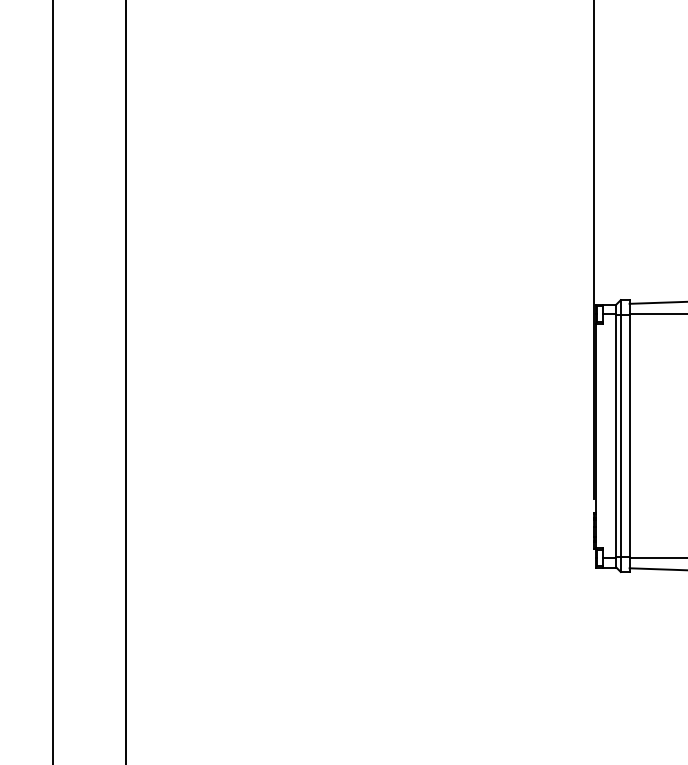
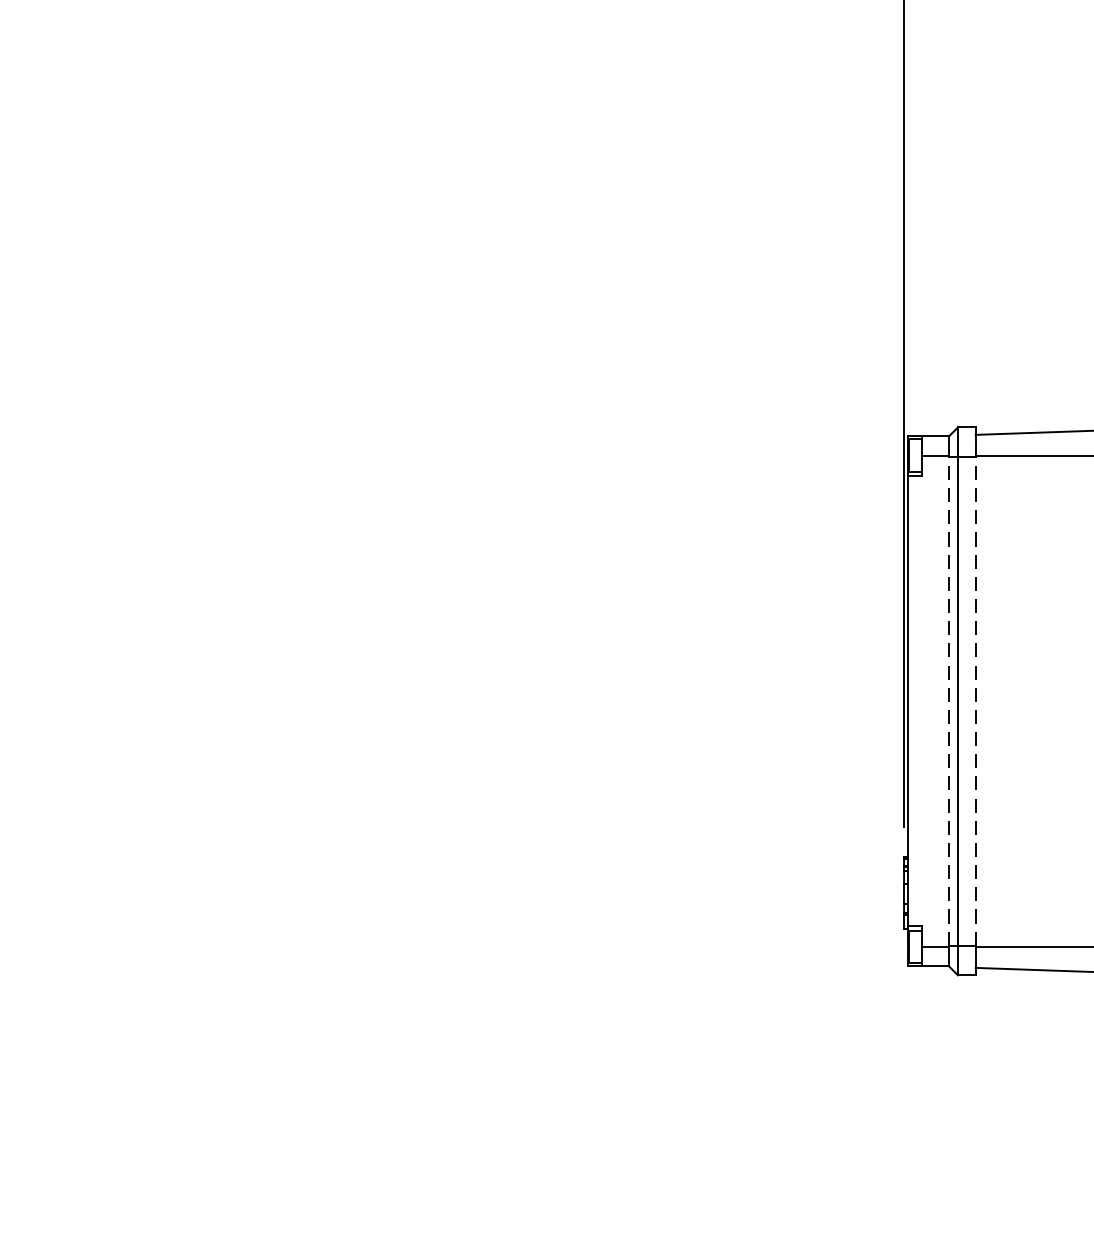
line: (616, 435) -> (949, 700), solid -> dashed
line: (629, 435) -> (975, 700), solid -> dashed

